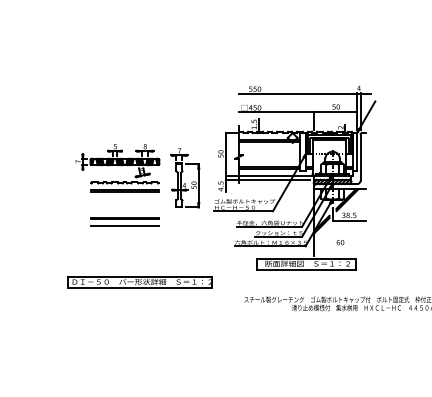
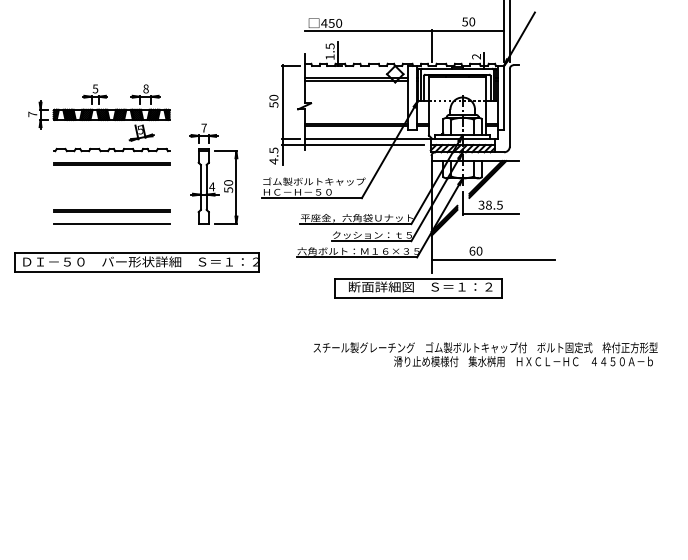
part: (185, 178) -> (214, 174), moved
line: (350, 247) -> (492, 259), added
part: (139, 282) -> (136, 262), moved

